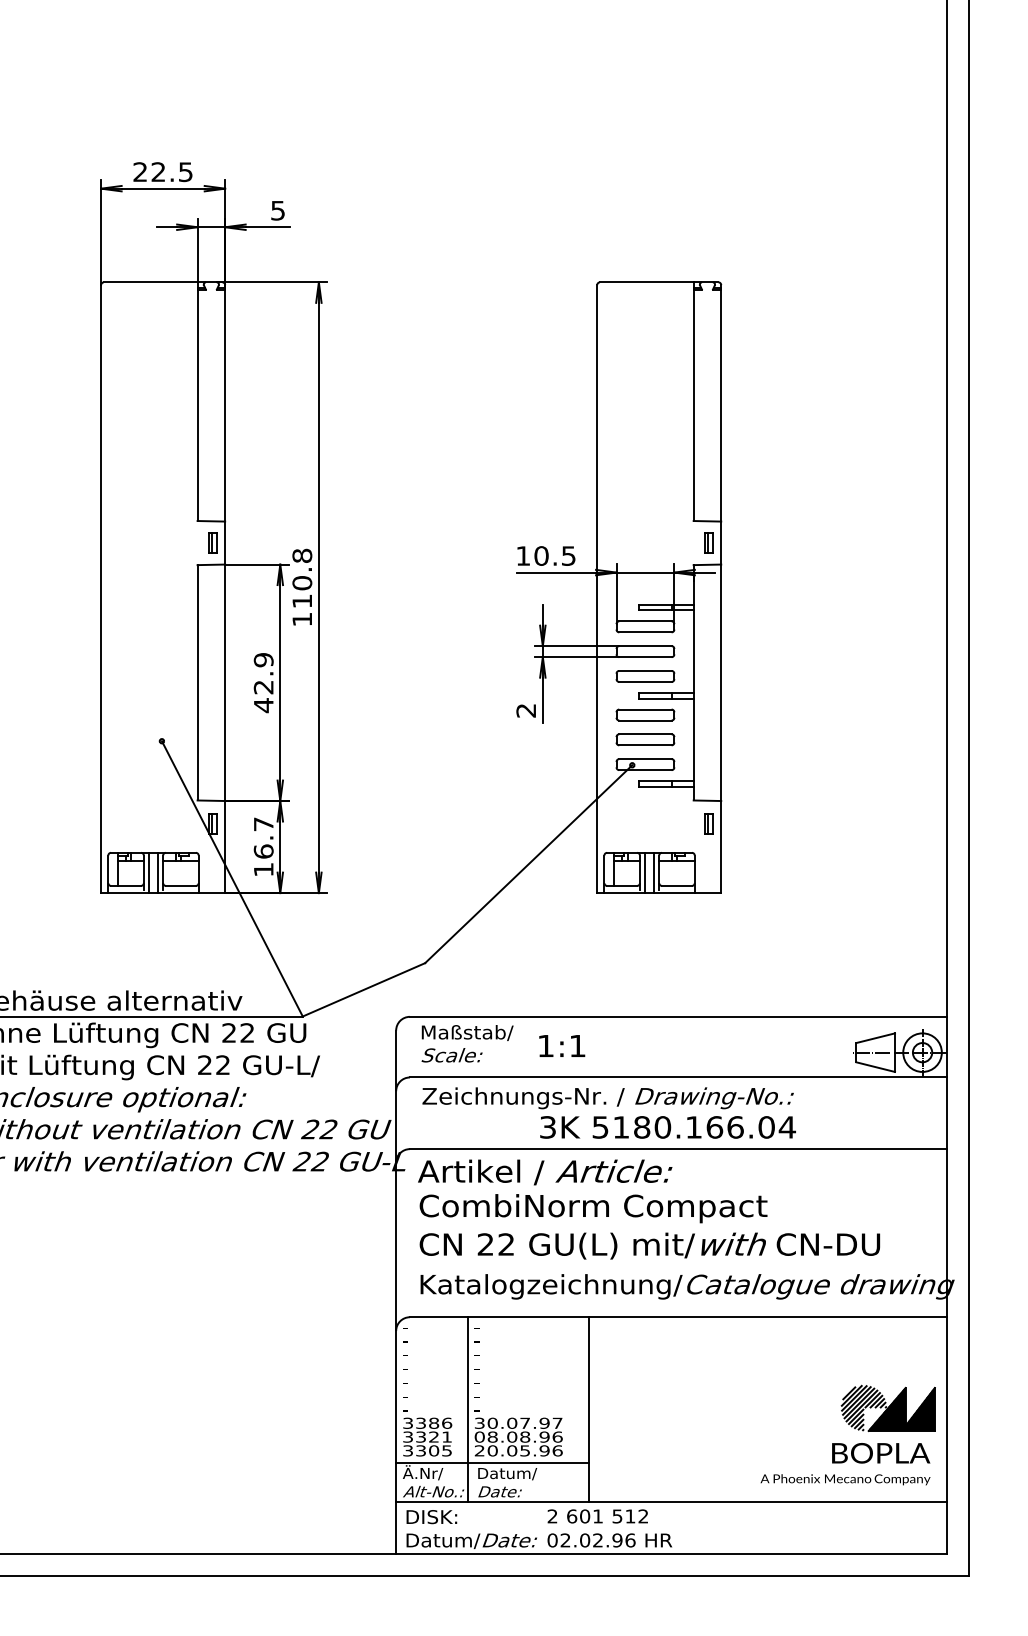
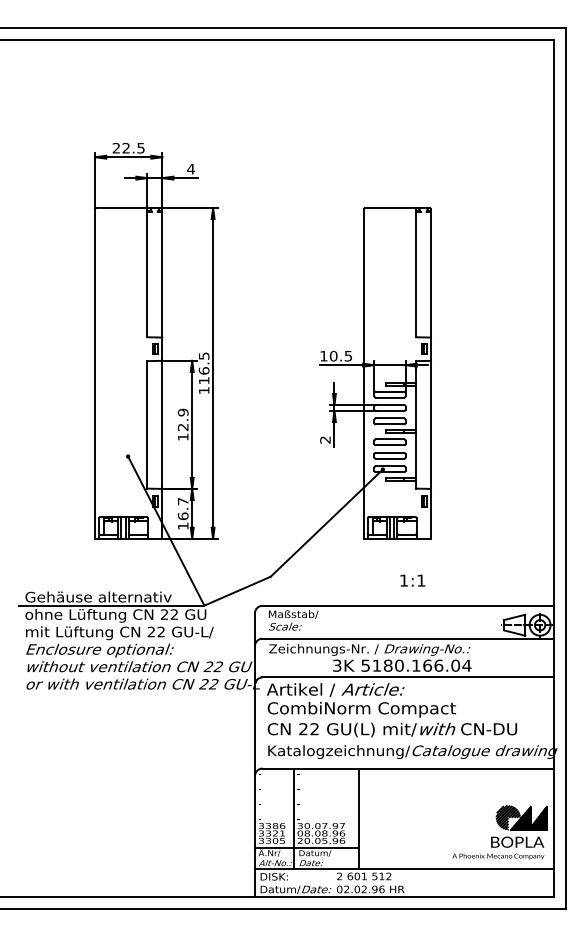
text: (278, 211) -> (191, 169), 5 -> 4
text: (301, 569) -> (203, 363), 110.8 -> 116.5
text: (264, 706) -> (183, 437), 42.9 -> 12.9
text: (561, 1045) -> (412, 580), moved

